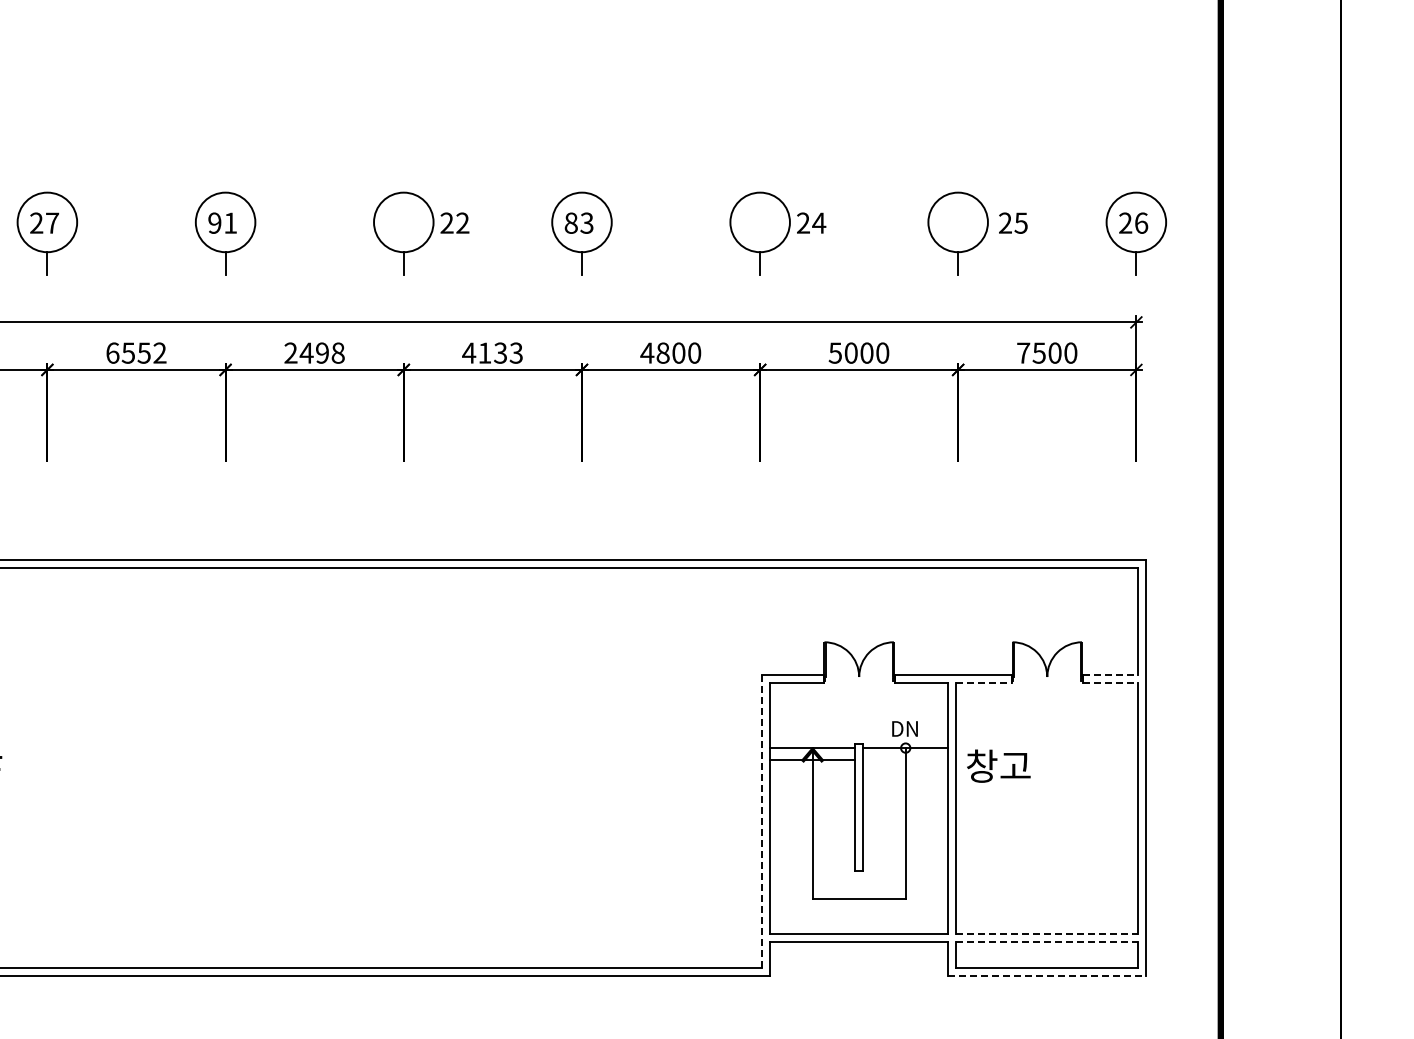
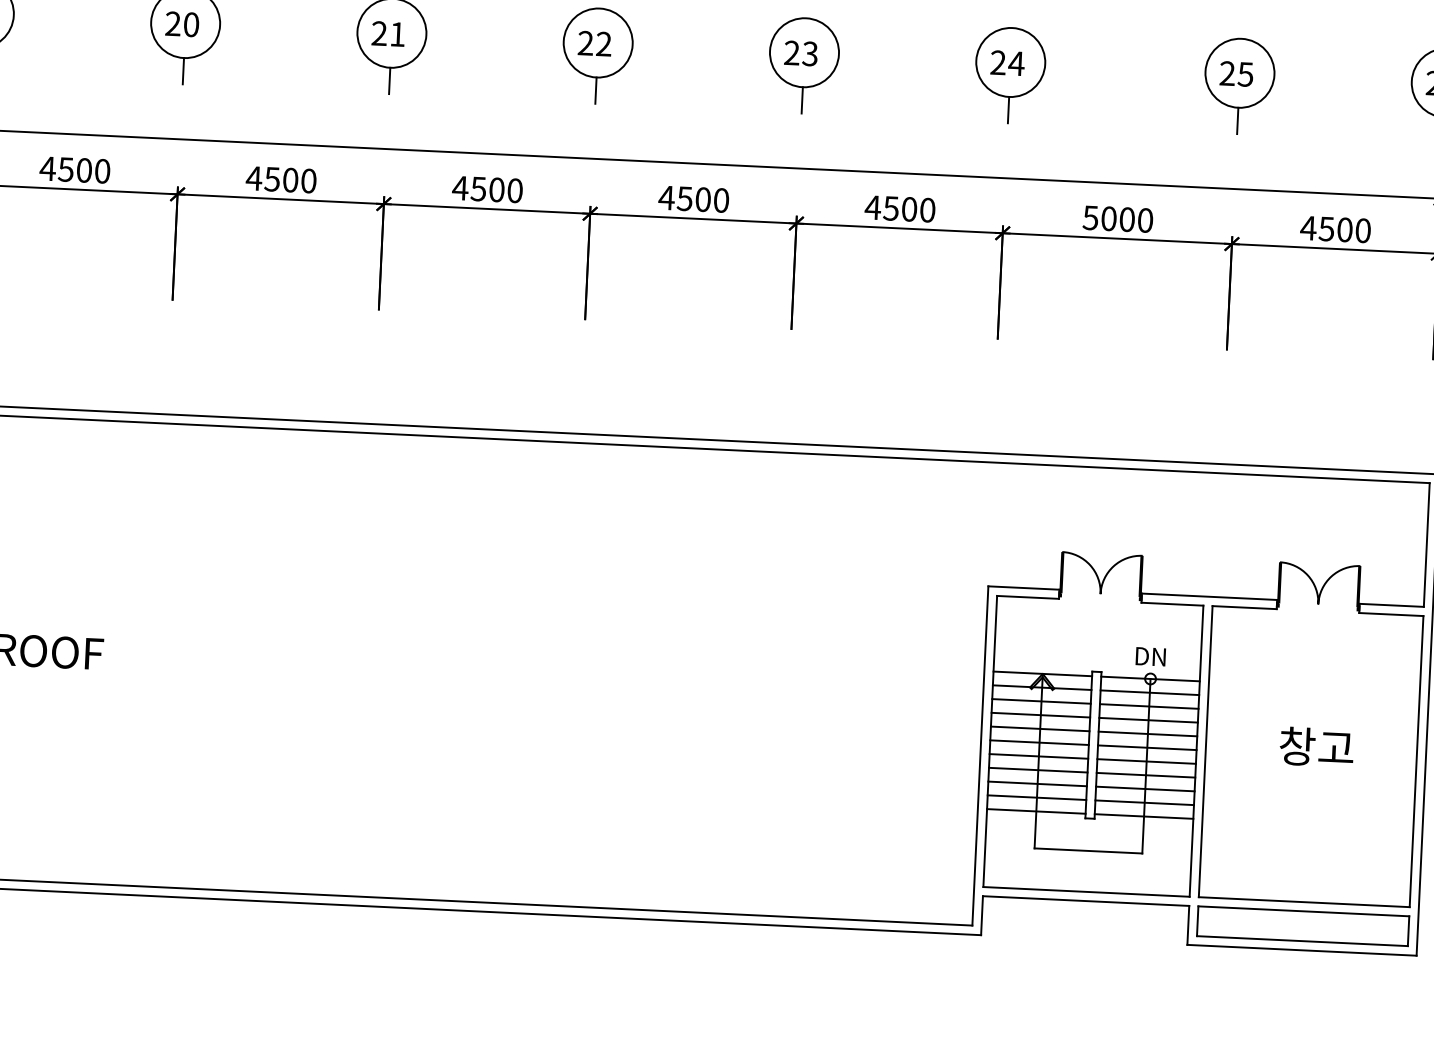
text: (52, 222) -> (191, 23), 27 -> 20
text: (214, 222) -> (379, 32), 91 -> 21
text: (454, 222) -> (594, 42), moved
text: (570, 222) -> (791, 52), 83 -> 23
text: (811, 222) -> (1007, 62), moved
text: (1013, 222) -> (1236, 73), moved
text: (135, 352) -> (280, 178), 6552 -> 4500
text: (313, 352) -> (486, 188), 2498 -> 4500
text: (500, 352) -> (703, 198), 4133 -> 4500
text: (662, 352) -> (890, 207), 4800 -> 4500
text: (1023, 352) -> (1308, 227), 7500 -> 4500
line: (1110, 674) -> (1391, 604), dashed -> solid
line: (983, 682) -> (1244, 607), dashed -> solid
line: (1110, 682) -> (1391, 614), dashed -> solid
line: (905, 759) -> (1149, 692), added
text: (998, 765) -> (1316, 746), moved
line: (812, 771) -> (1041, 700), added
line: (905, 771) -> (1149, 706), added
line: (812, 783) -> (1040, 714), added
line: (905, 783) -> (1148, 719), added
line: (812, 795) -> (1040, 728), added
line: (905, 795) -> (1147, 733), added
line: (812, 807) -> (1039, 742), added
line: (905, 807) -> (1147, 747), added
line: (812, 819) -> (1038, 756), added
line: (905, 819) -> (1146, 761), added
line: (762, 821) -> (980, 756), dashed -> solid
line: (812, 831) -> (1038, 770), added
line: (905, 831) -> (1145, 775), added
line: (812, 843) -> (1037, 784), added
line: (905, 843) -> (1145, 789), added
line: (812, 855) -> (1036, 798), added
line: (905, 855) -> (1144, 803), added
line: (812, 866) -> (1036, 810), added
line: (905, 866) -> (1143, 816), added
line: (1047, 934) -> (1304, 902), dashed -> solid
line: (1047, 942) -> (1304, 911), dashed -> solid
line: (1047, 975) -> (1302, 949), dashed -> solid

